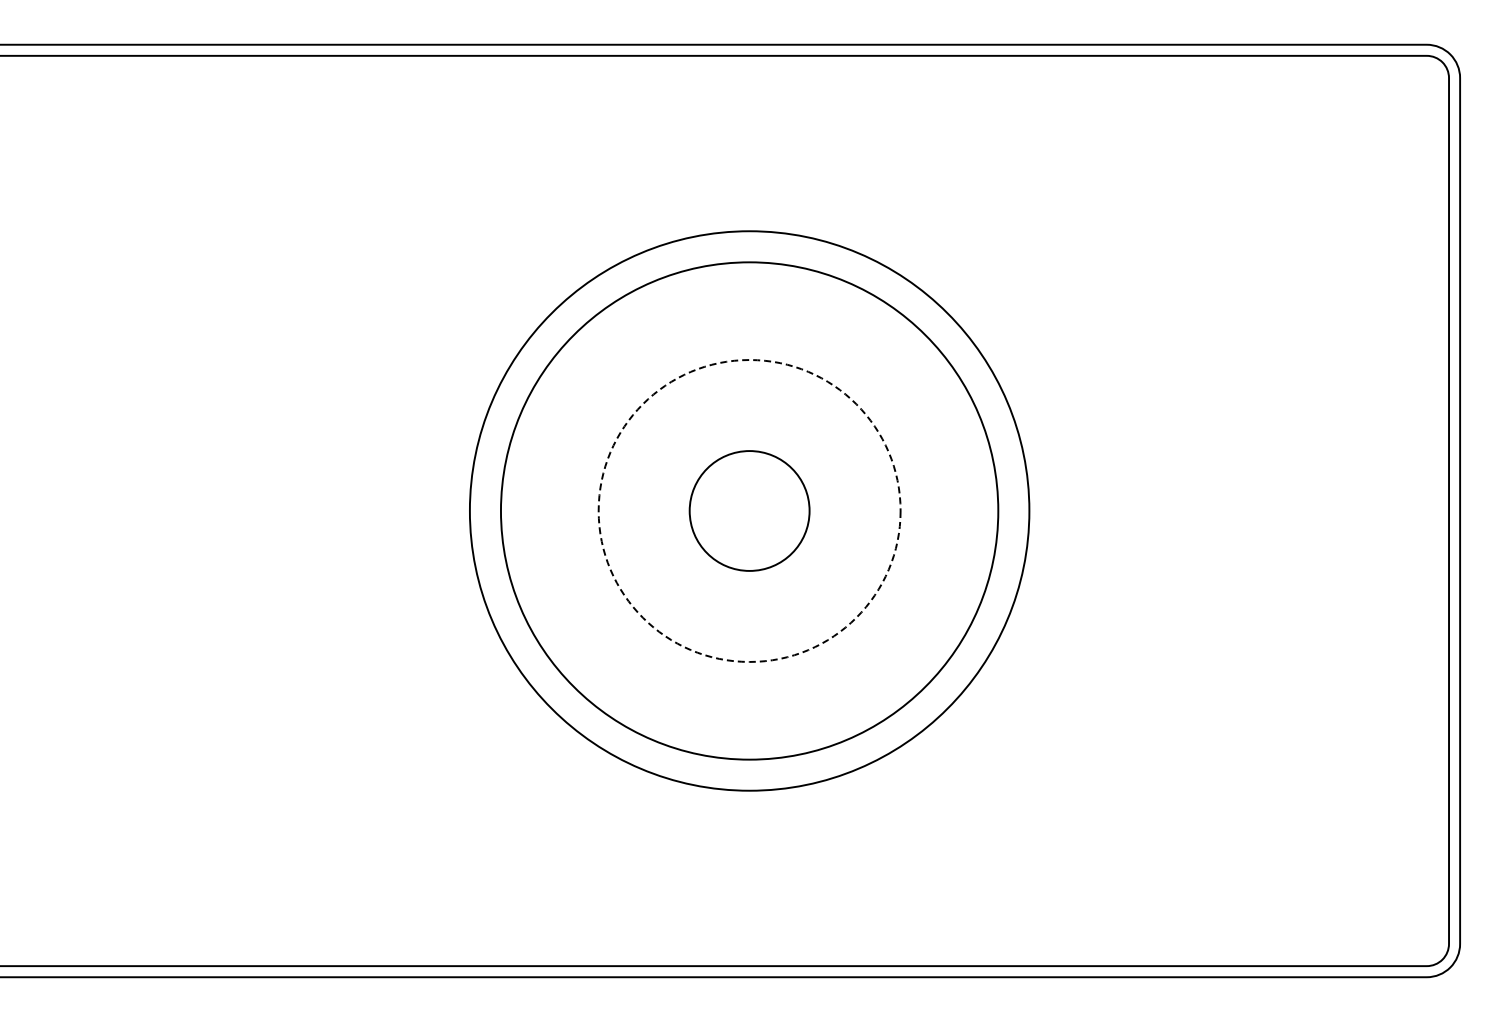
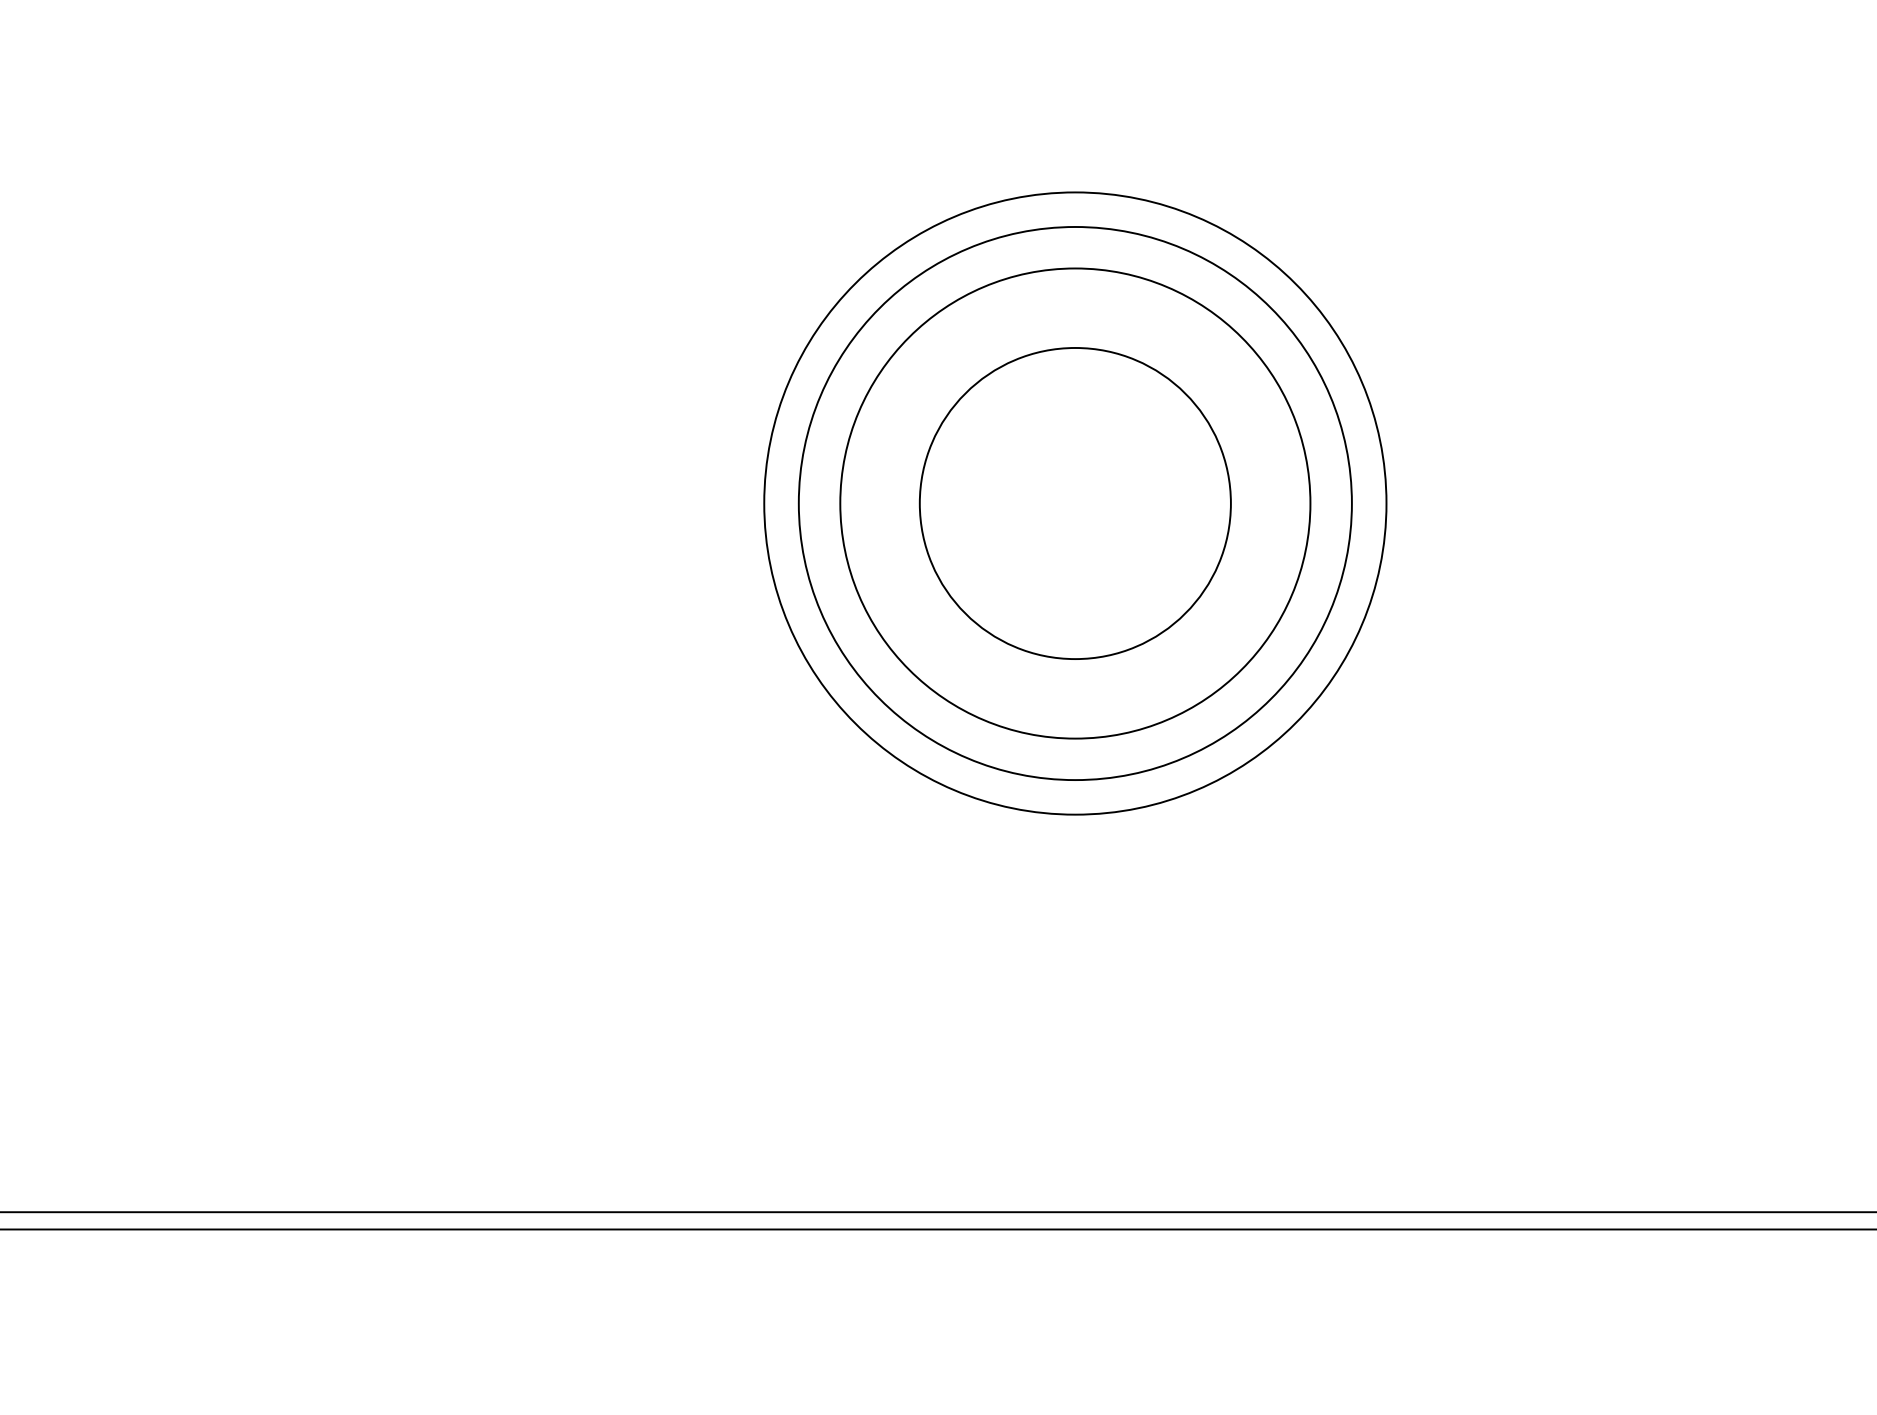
circle: (749, 510) -> (1075, 502), dashed -> solid
circle: (749, 510) -> (1075, 502), size x0.71
circle: (749, 510) -> (1075, 502), size x0.71
circle: (749, 510) -> (1075, 502), size x1.67

